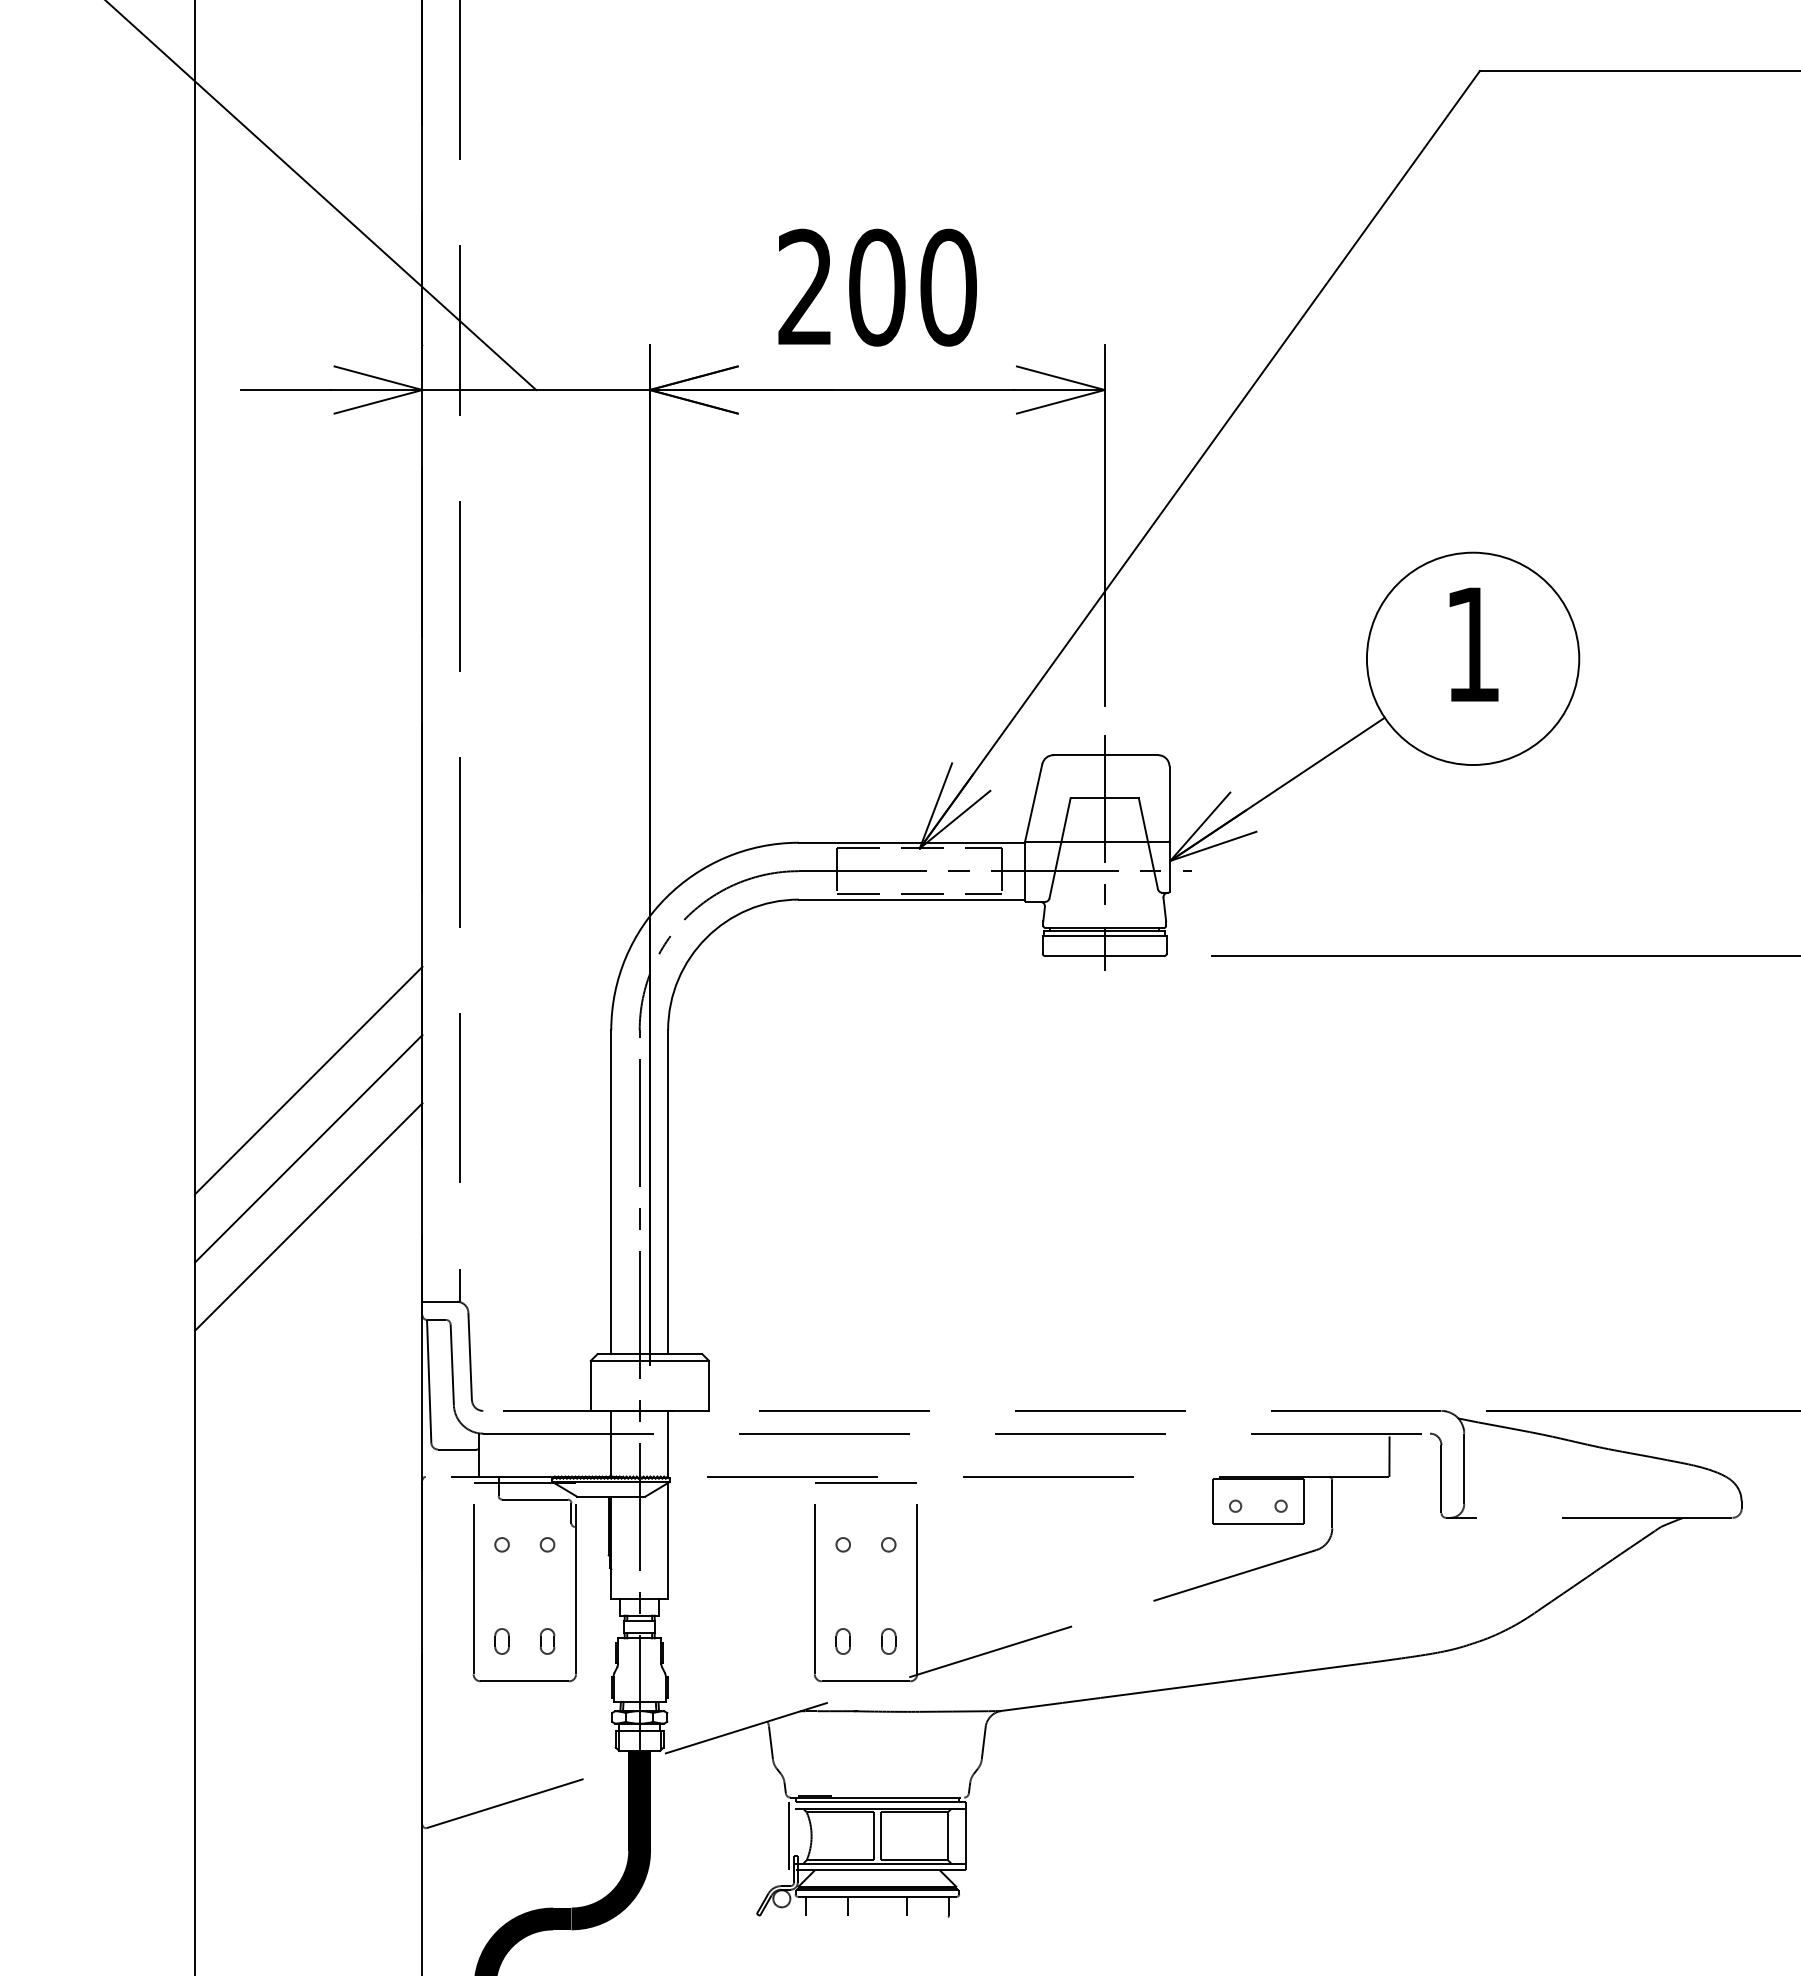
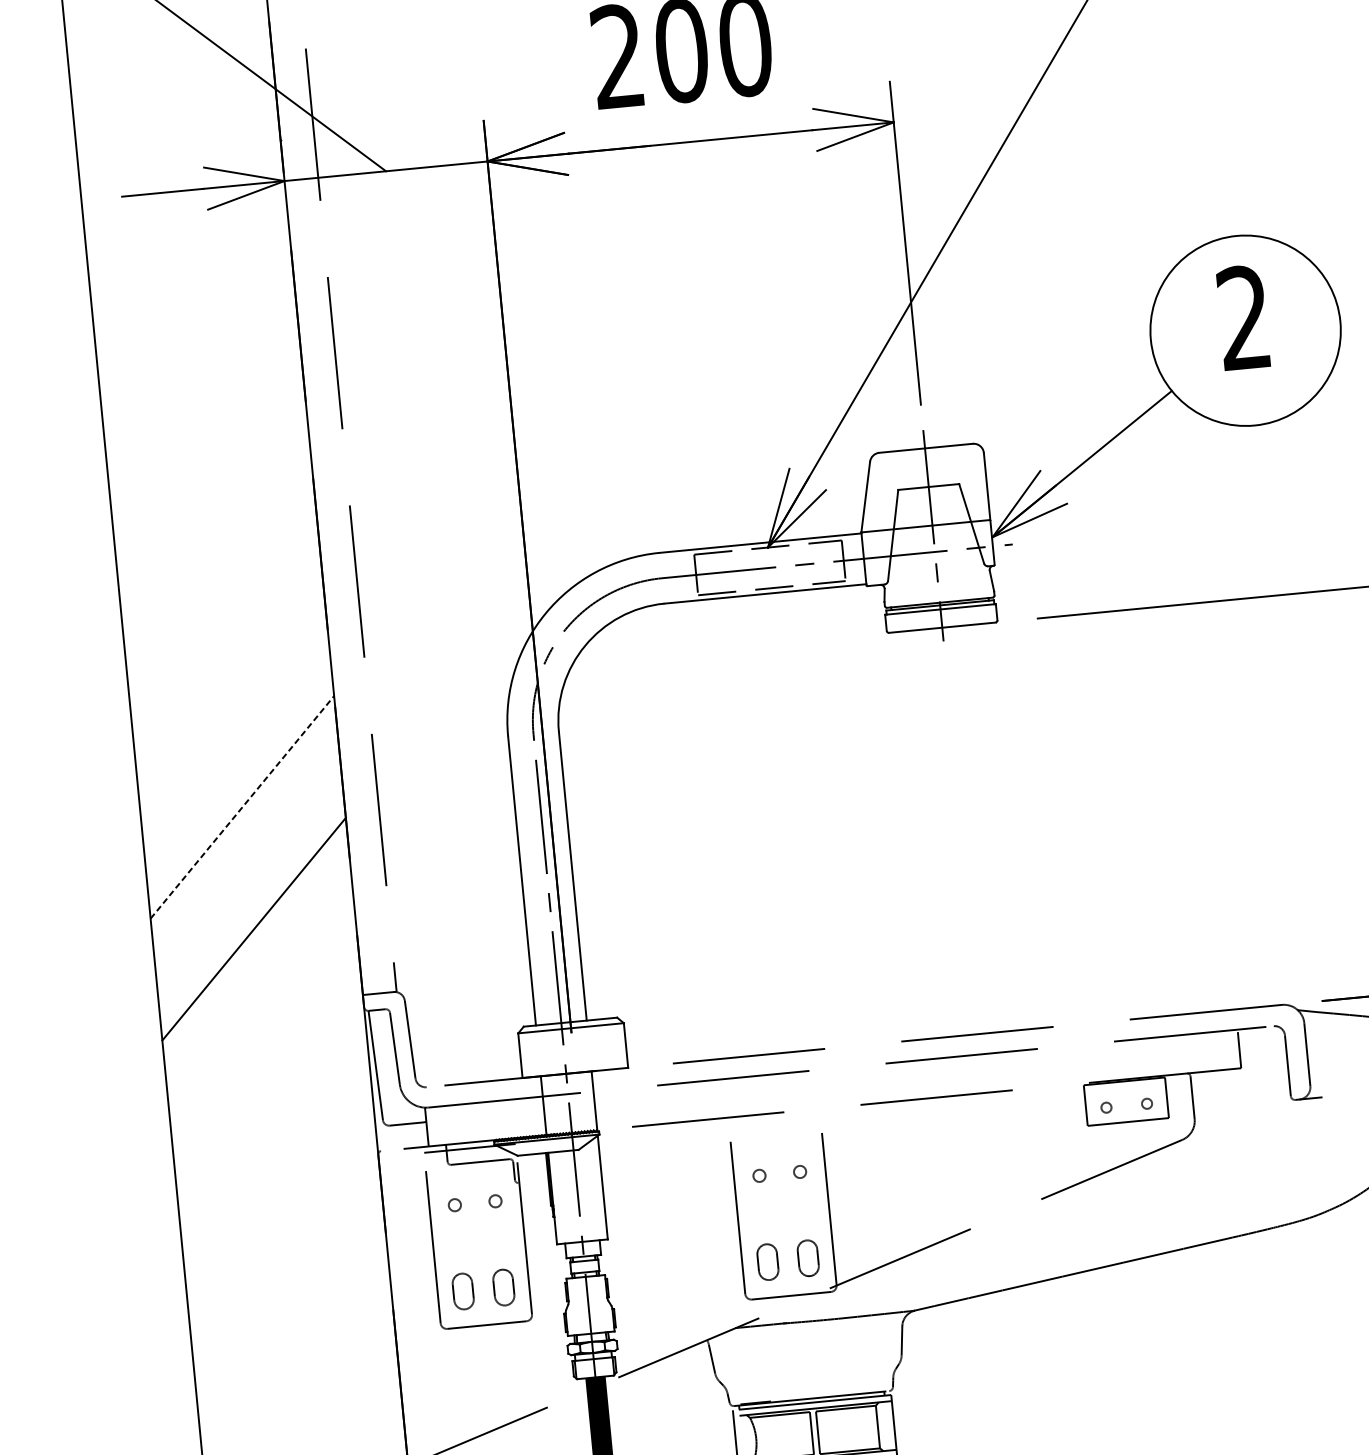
text: (1471, 643) -> (1242, 317), 1 -> 2
line: (308, 1080) -> (242, 807), solid -> dashed
line: (308, 1148) -> (248, 868), removed
line: (865, 1483) -> (774, 1119), removed
part: (501, 1641) -> (462, 1291), size x1.6
part: (547, 1641) -> (503, 1287), size x1.6
part: (842, 1641) -> (767, 1262), size x1.6
part: (888, 1641) -> (808, 1258), size x1.6

